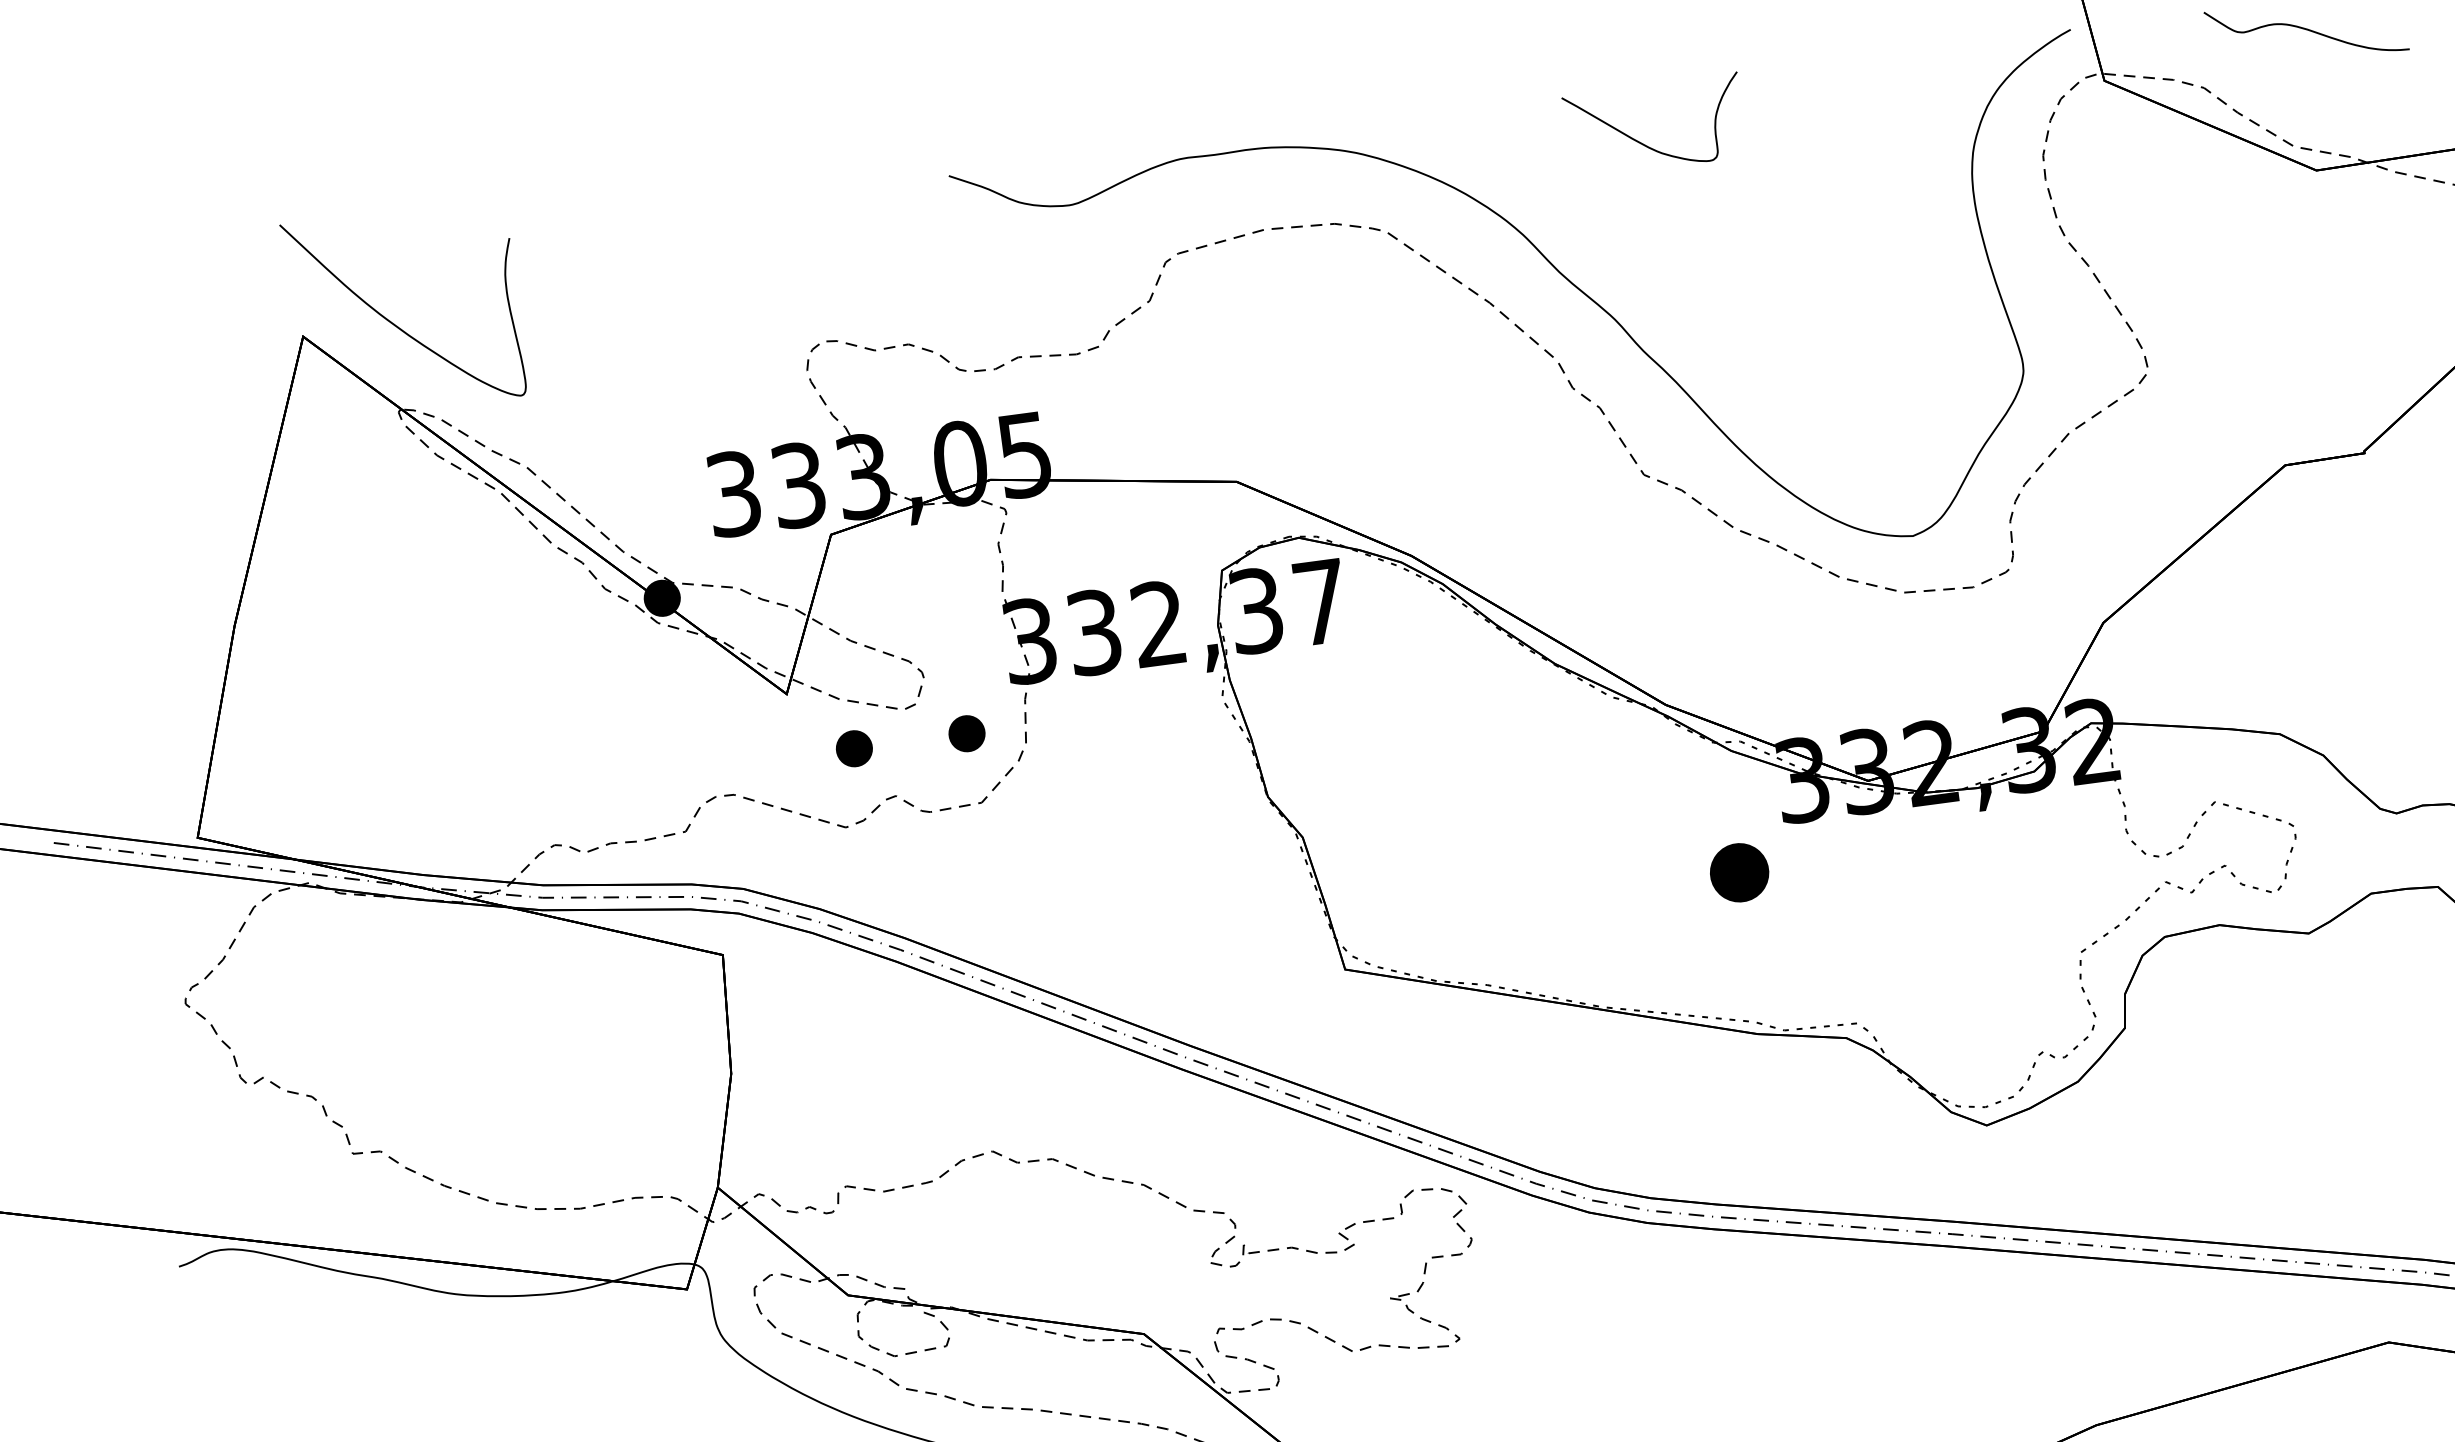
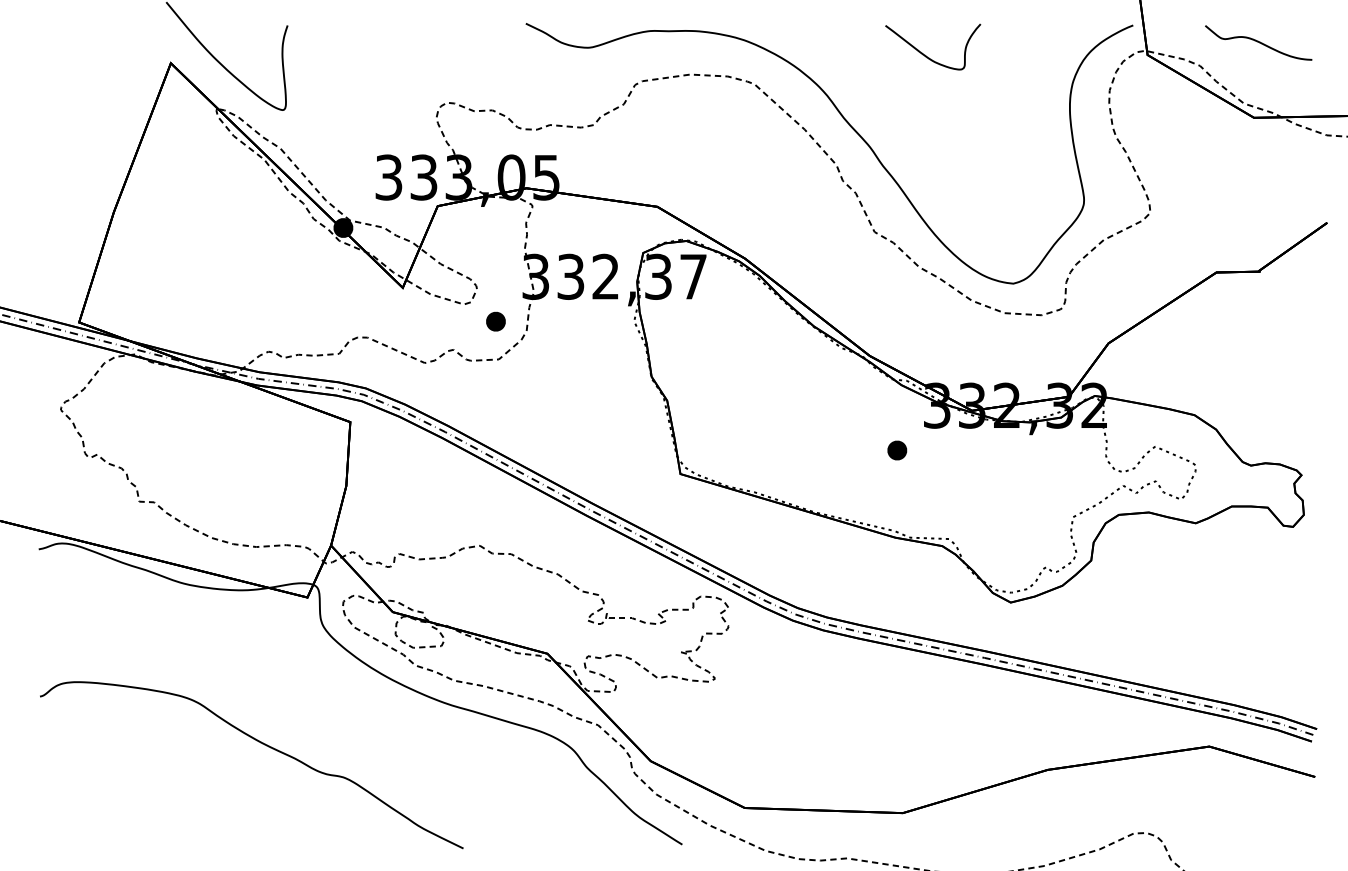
curve: (1642, 141) -> (925, 54), moved
part: (853, 748) -> (434, 321), removed
part: (1740, 872) -> (897, 450), size x0.62

